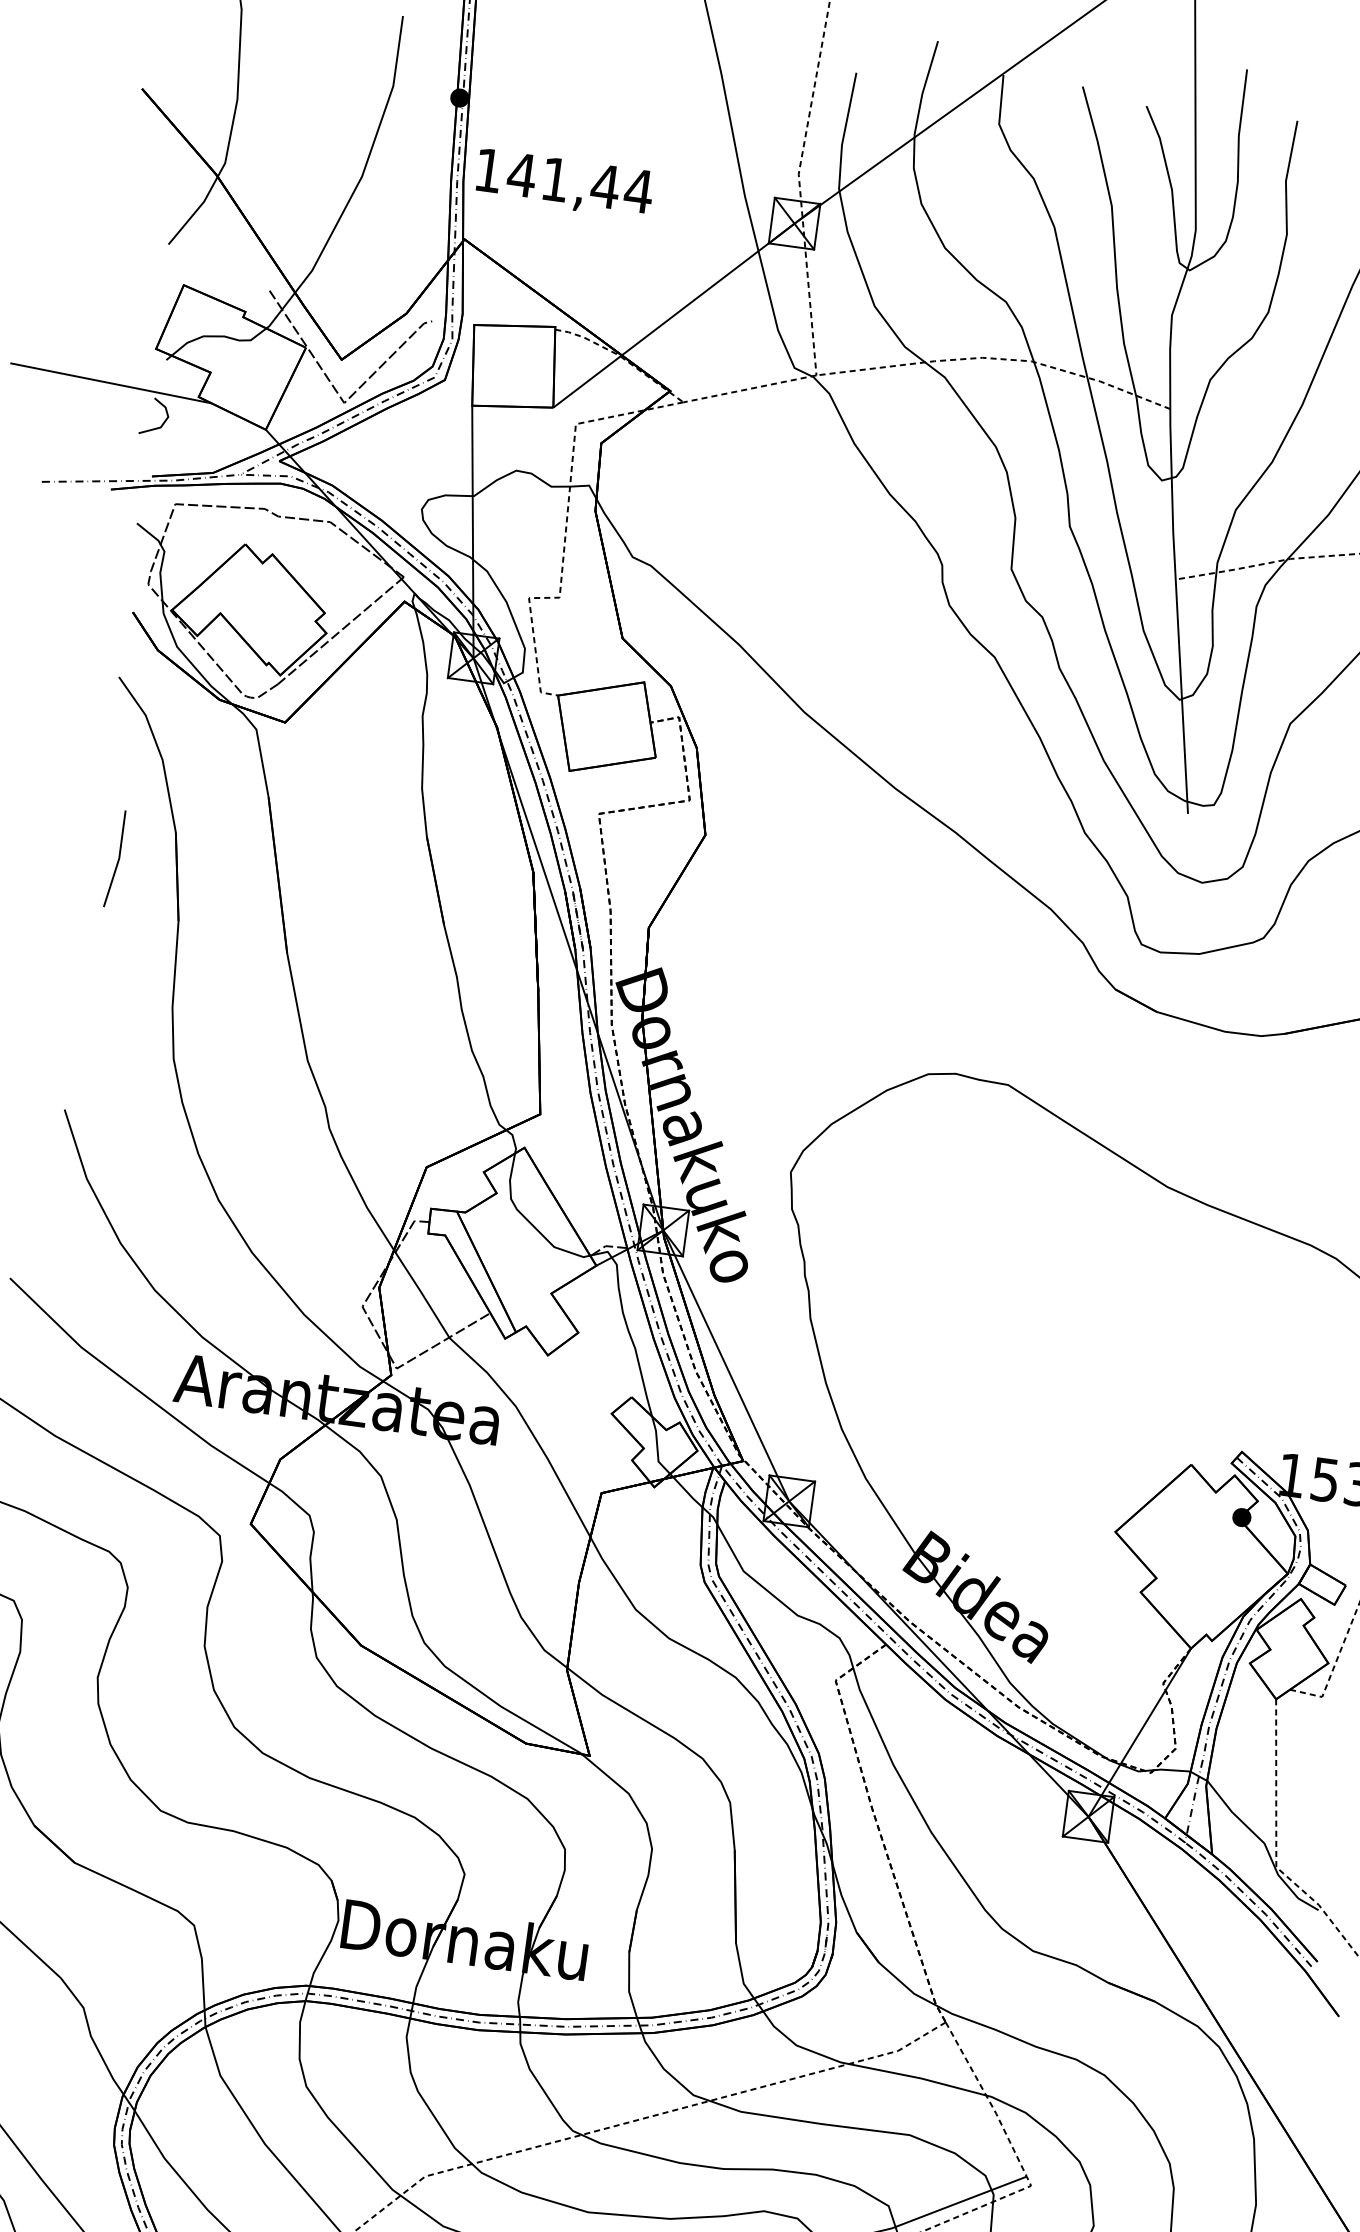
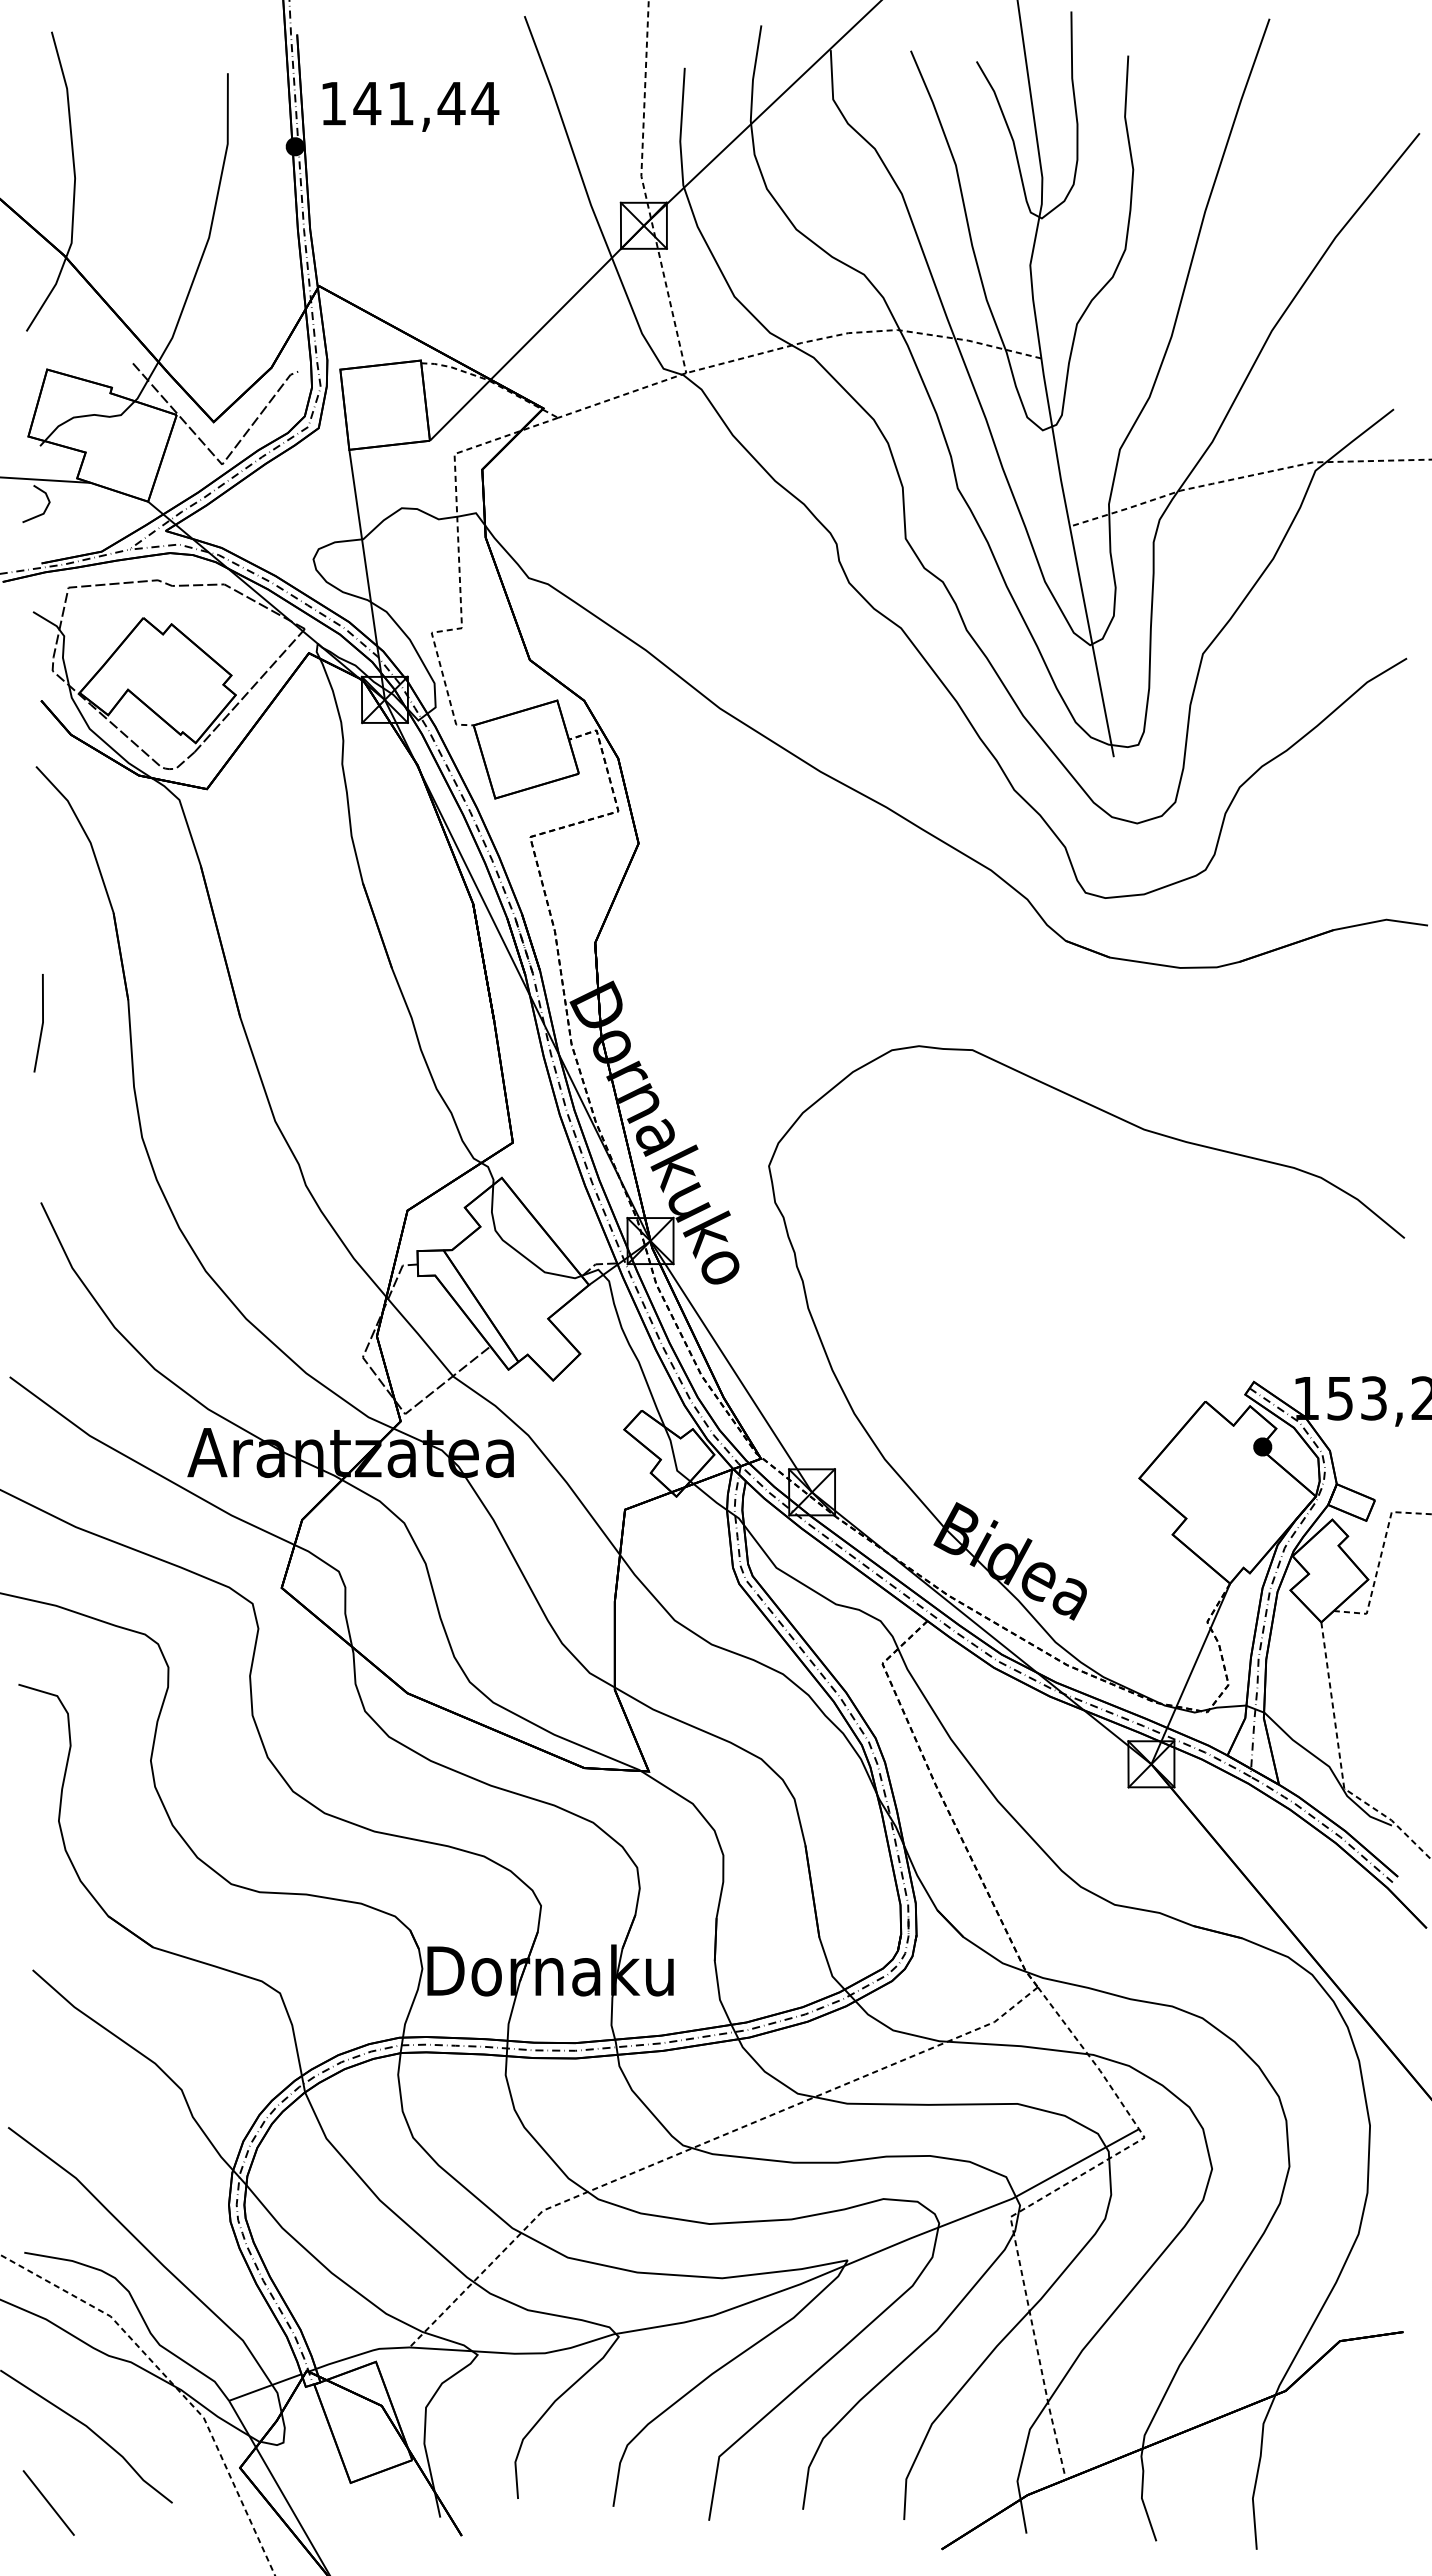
text: (564, 183) -> (410, 106), moved
line: (117, 860) -> (41, 1024), moved

